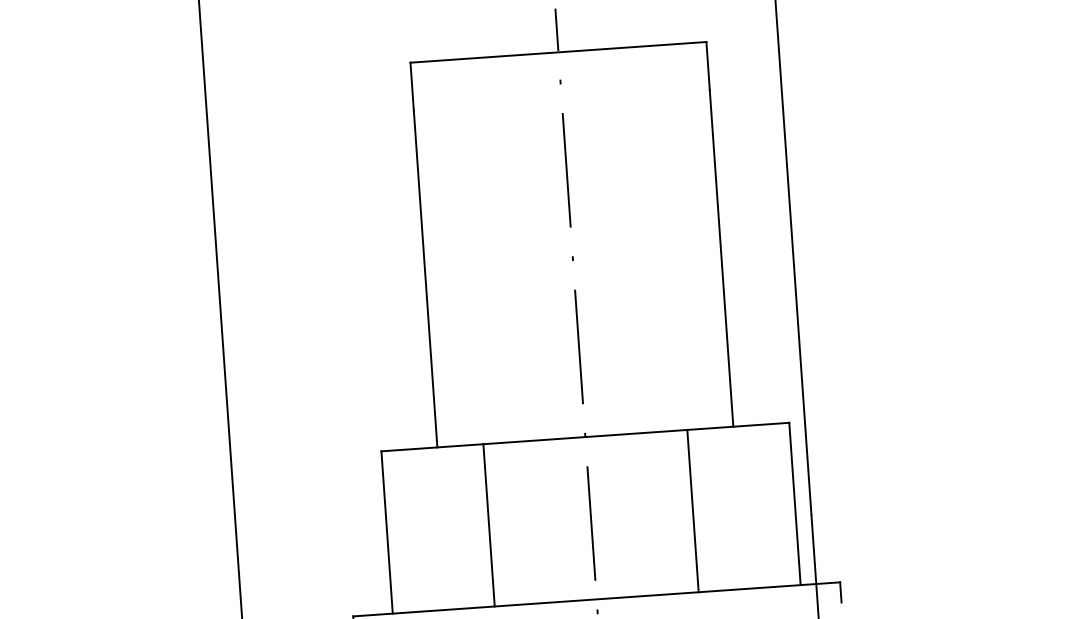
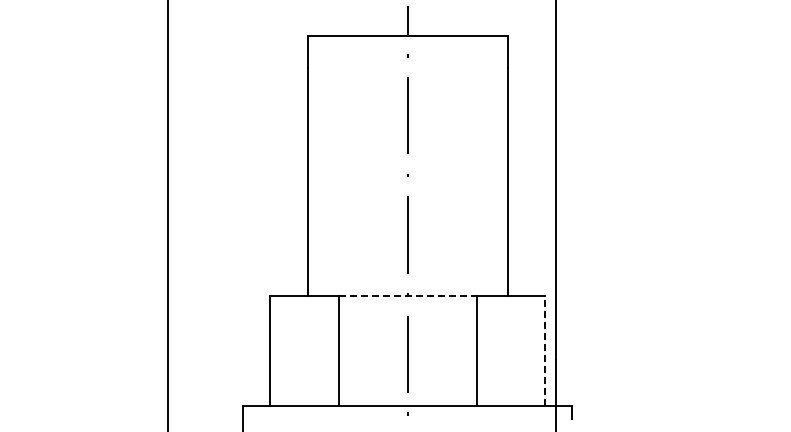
line: (585, 436) -> (407, 295), solid -> dashed
line: (794, 503) -> (545, 350), solid -> dashed

